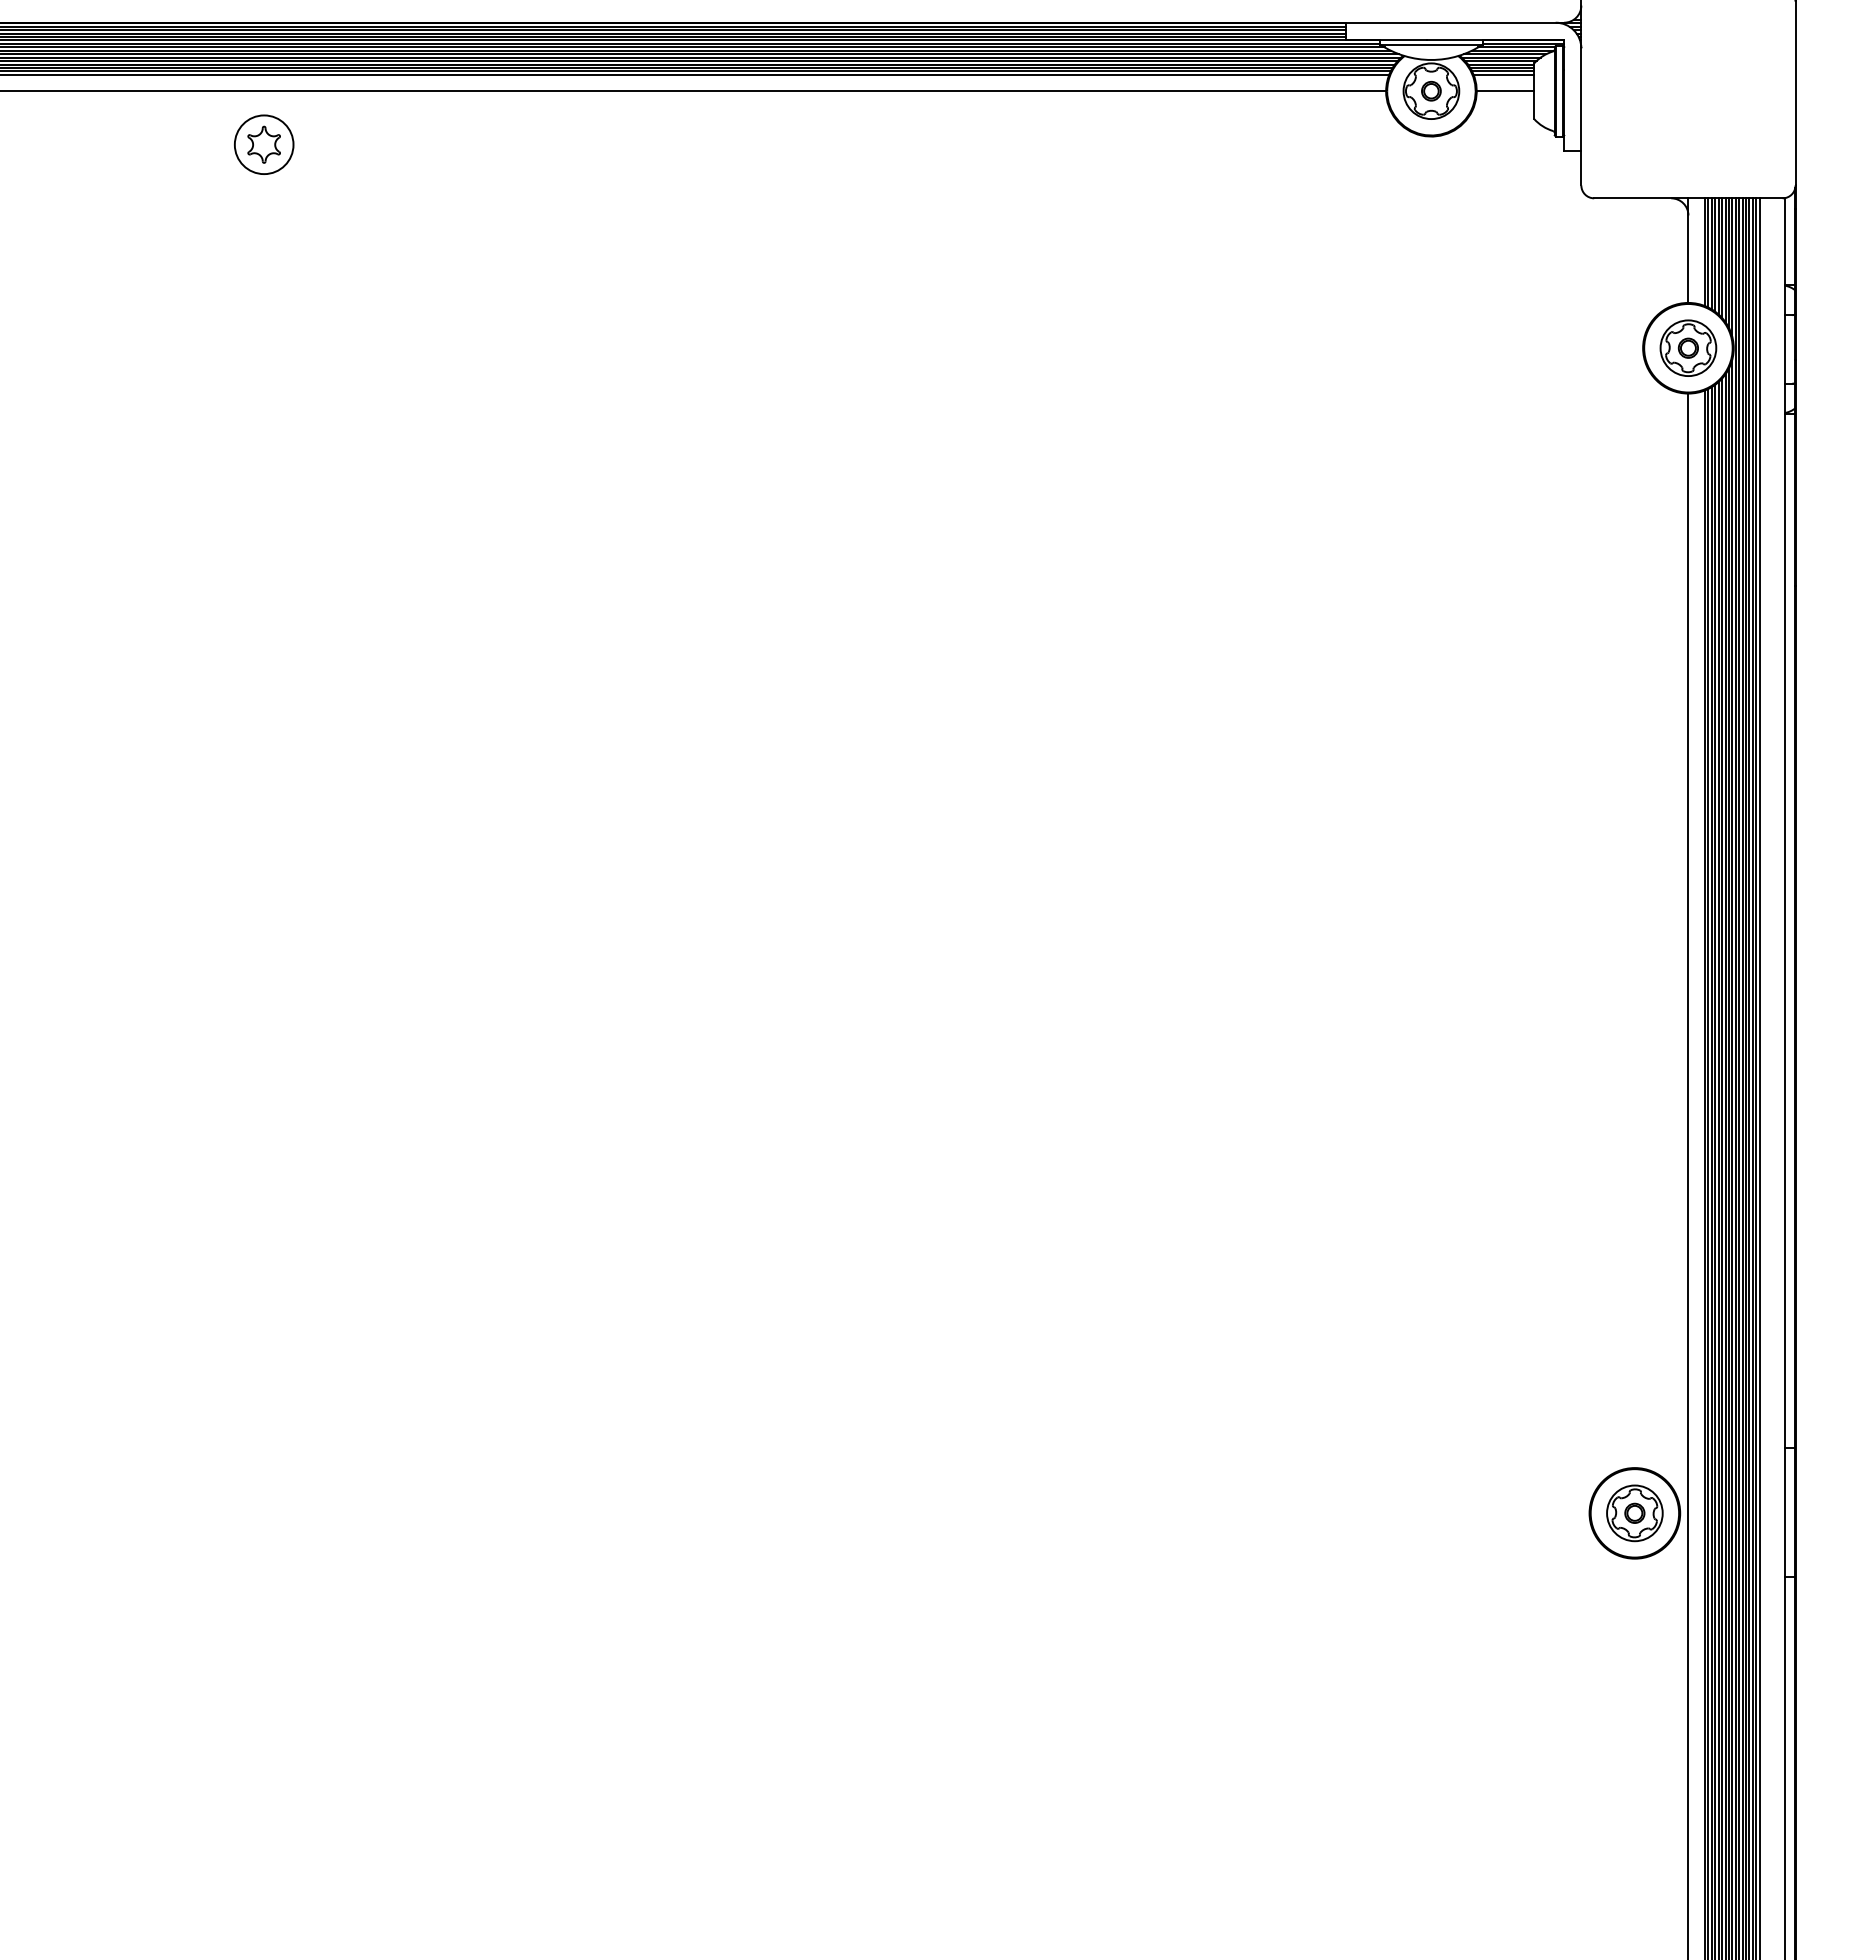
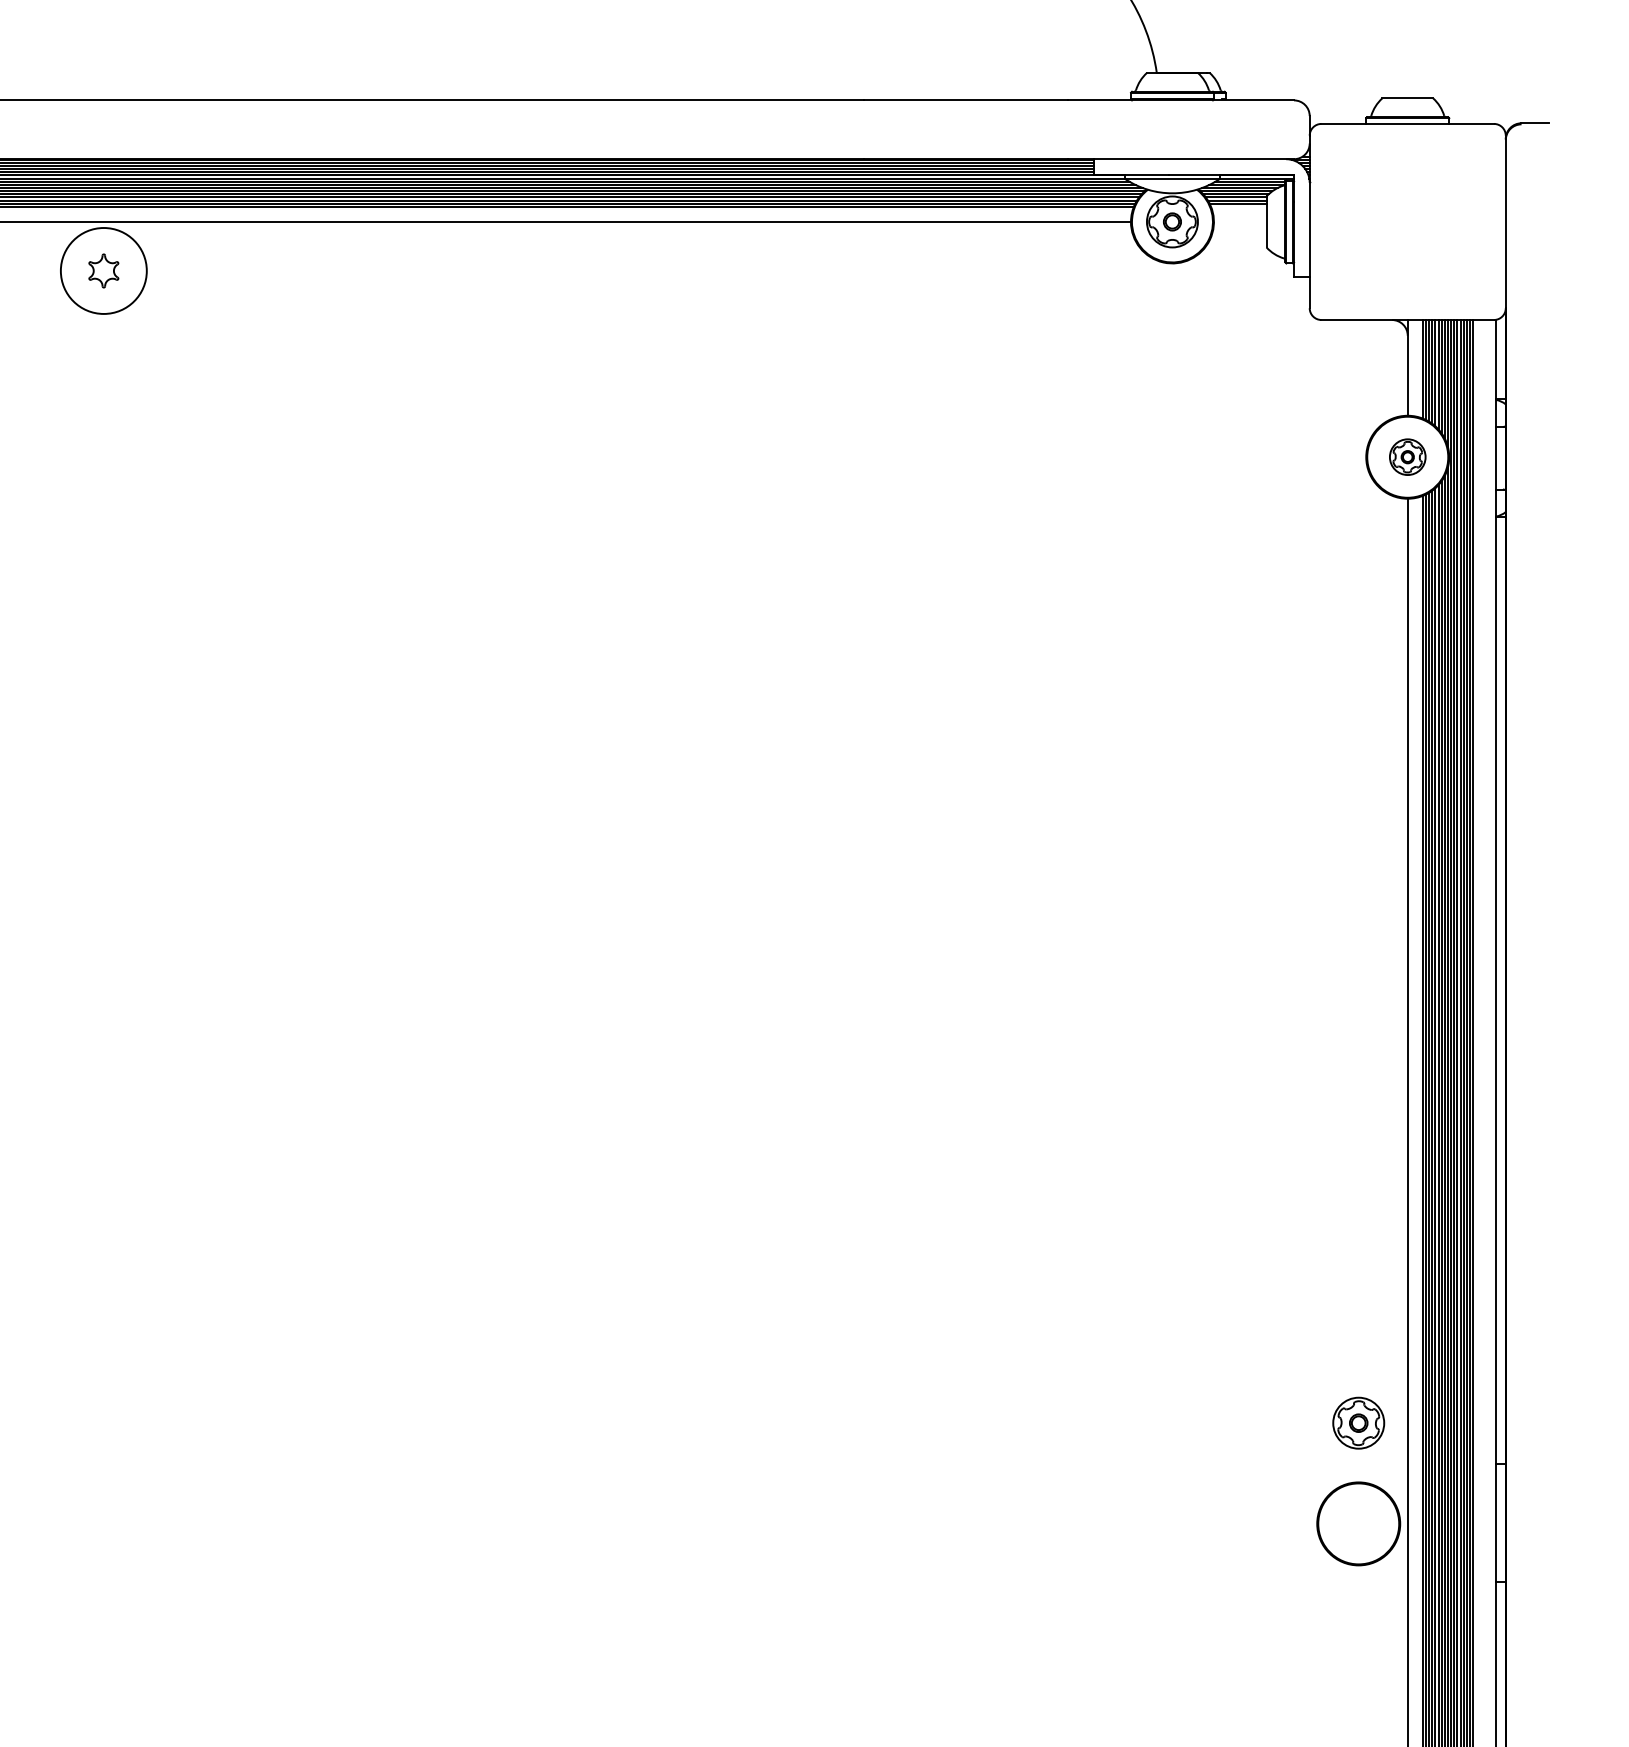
line: (1503, 74) -> (1238, 206), removed
line: (1505, 91) -> (1240, 222), removed
circle: (263, 144) -> (103, 270), size x1.6
part: (1688, 347) -> (1407, 456), size x0.7
part: (1634, 1513) -> (1358, 1423), moved

